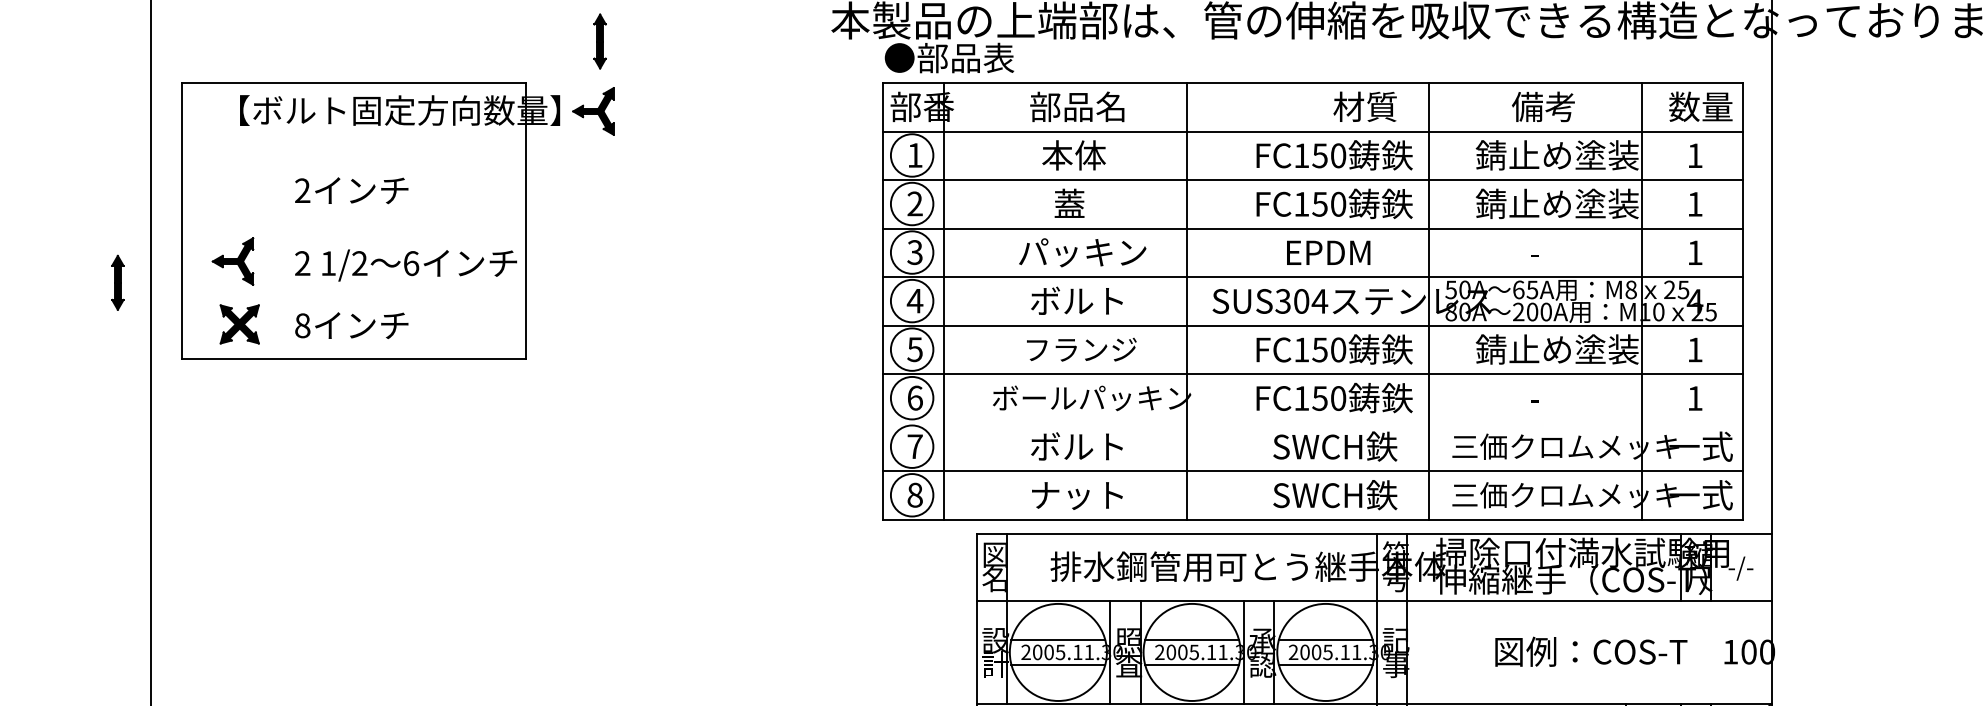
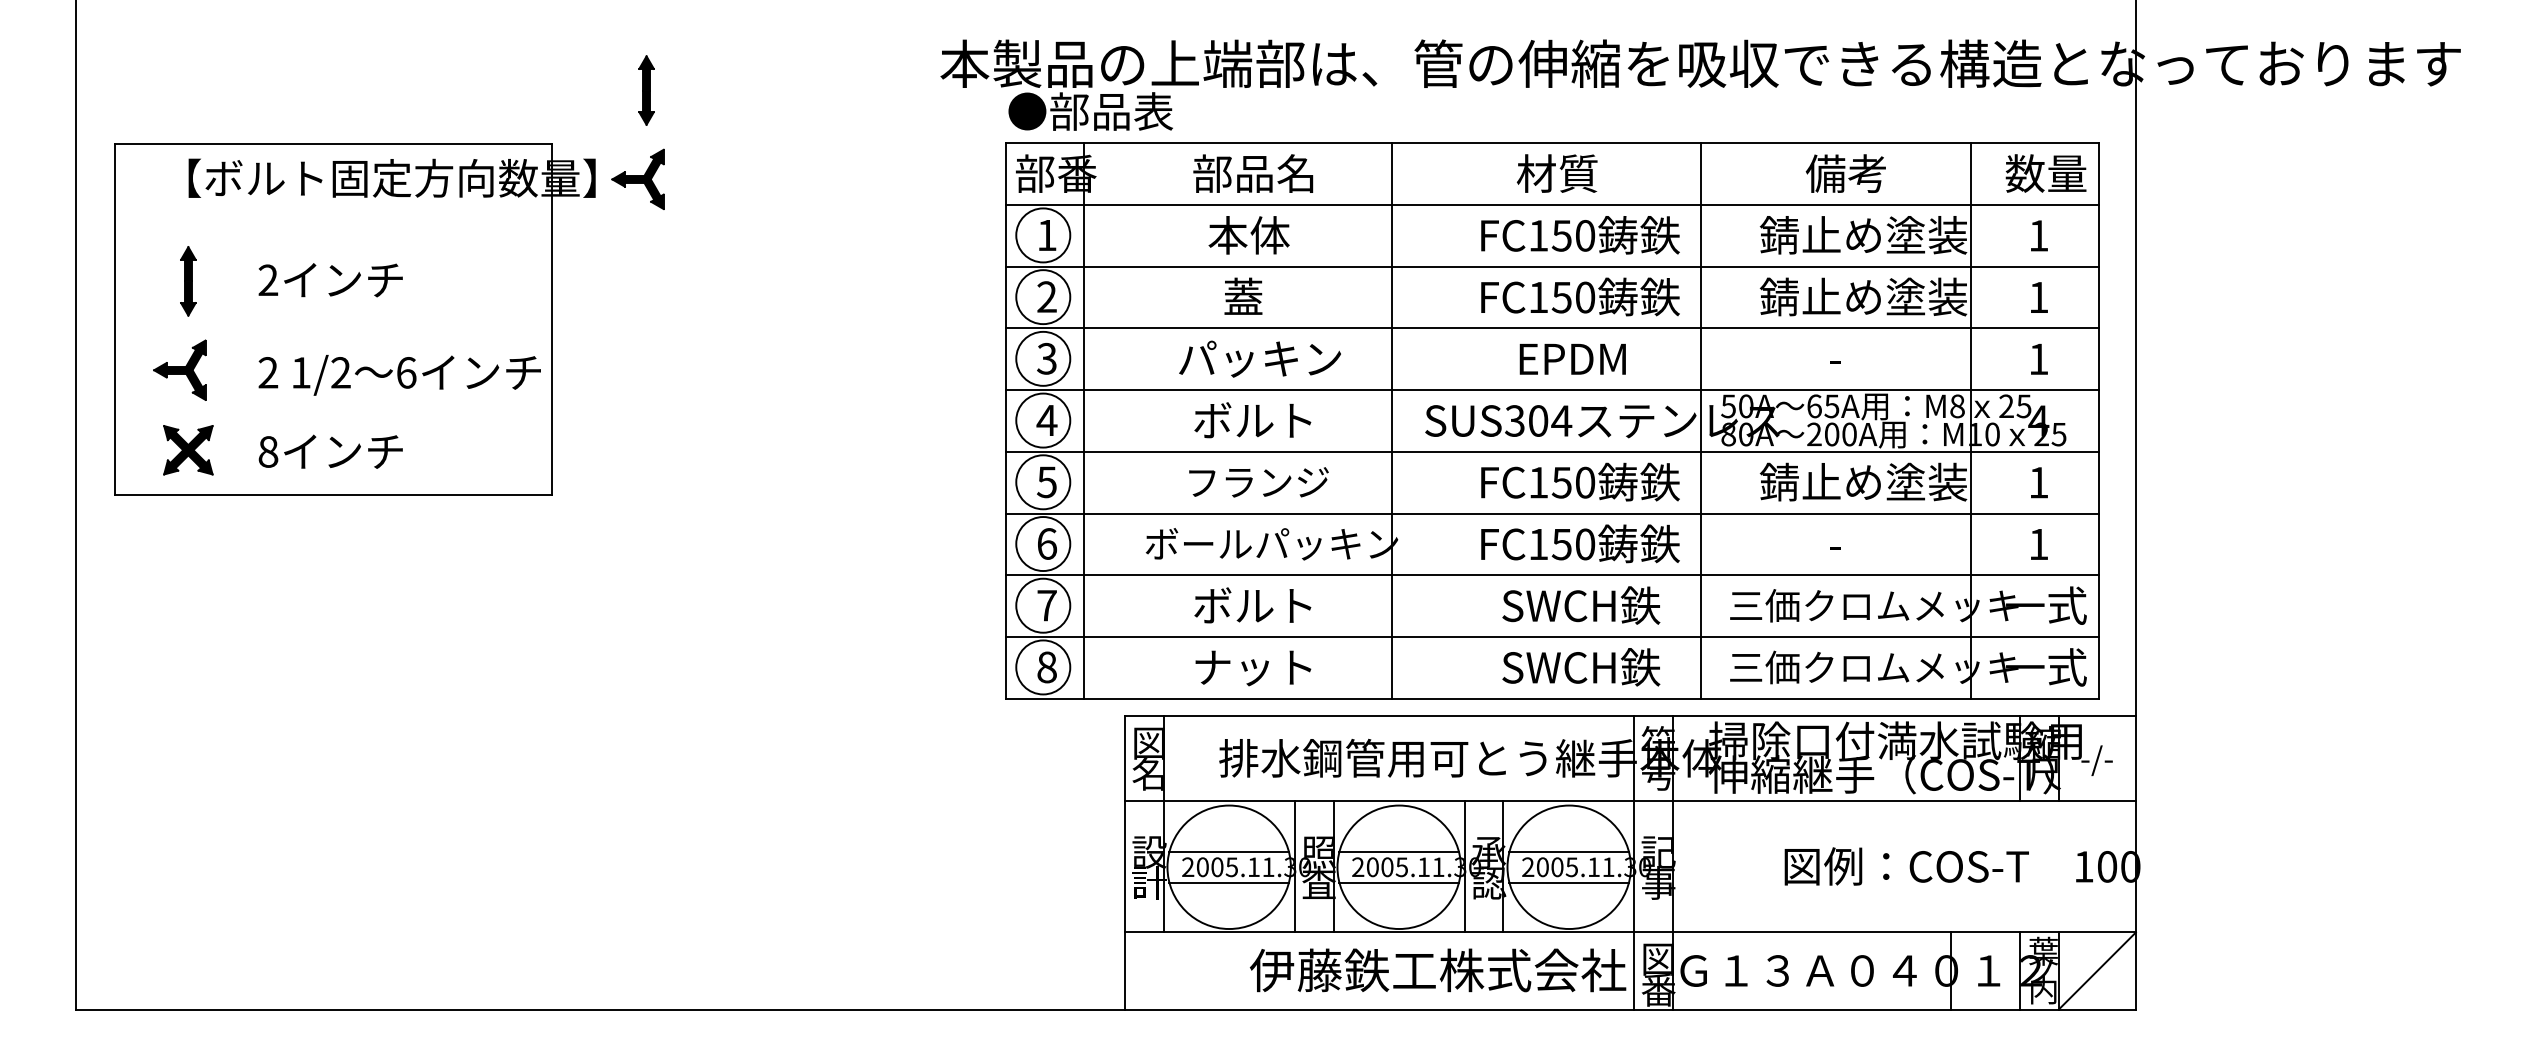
text: (1364, 106) -> (1556, 173), moved
part: (117, 282) -> (188, 281), moved
line: (1312, 422) -> (1552, 575), added

